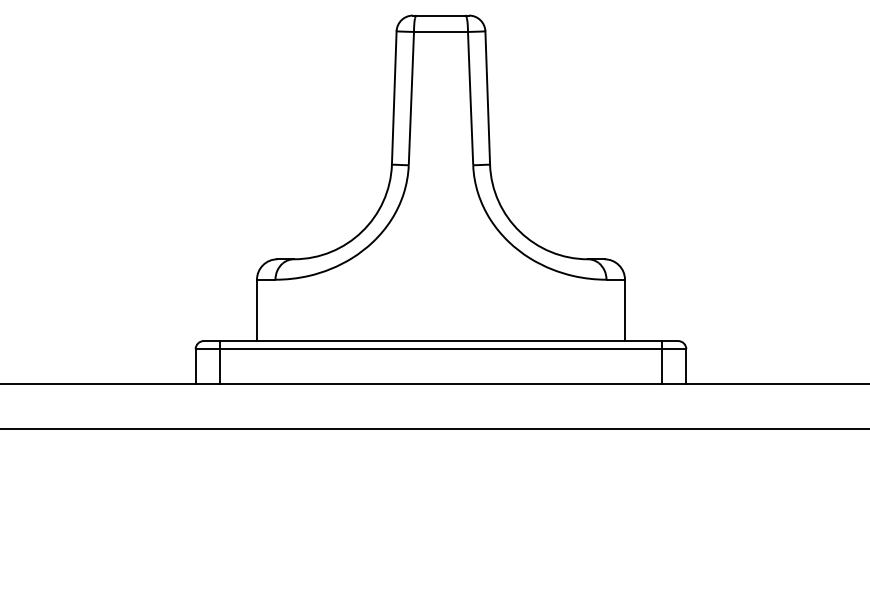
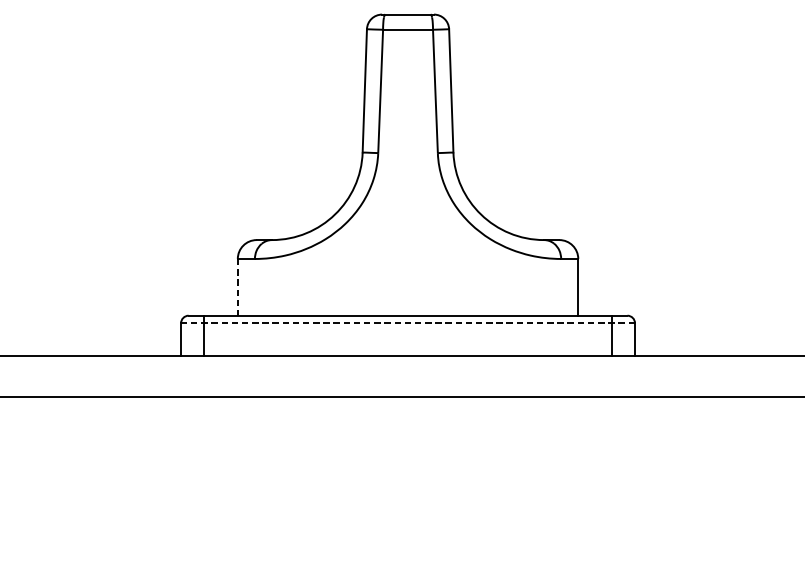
line: (256, 310) -> (237, 287), solid -> dashed
line: (440, 349) -> (407, 323), solid -> dashed

